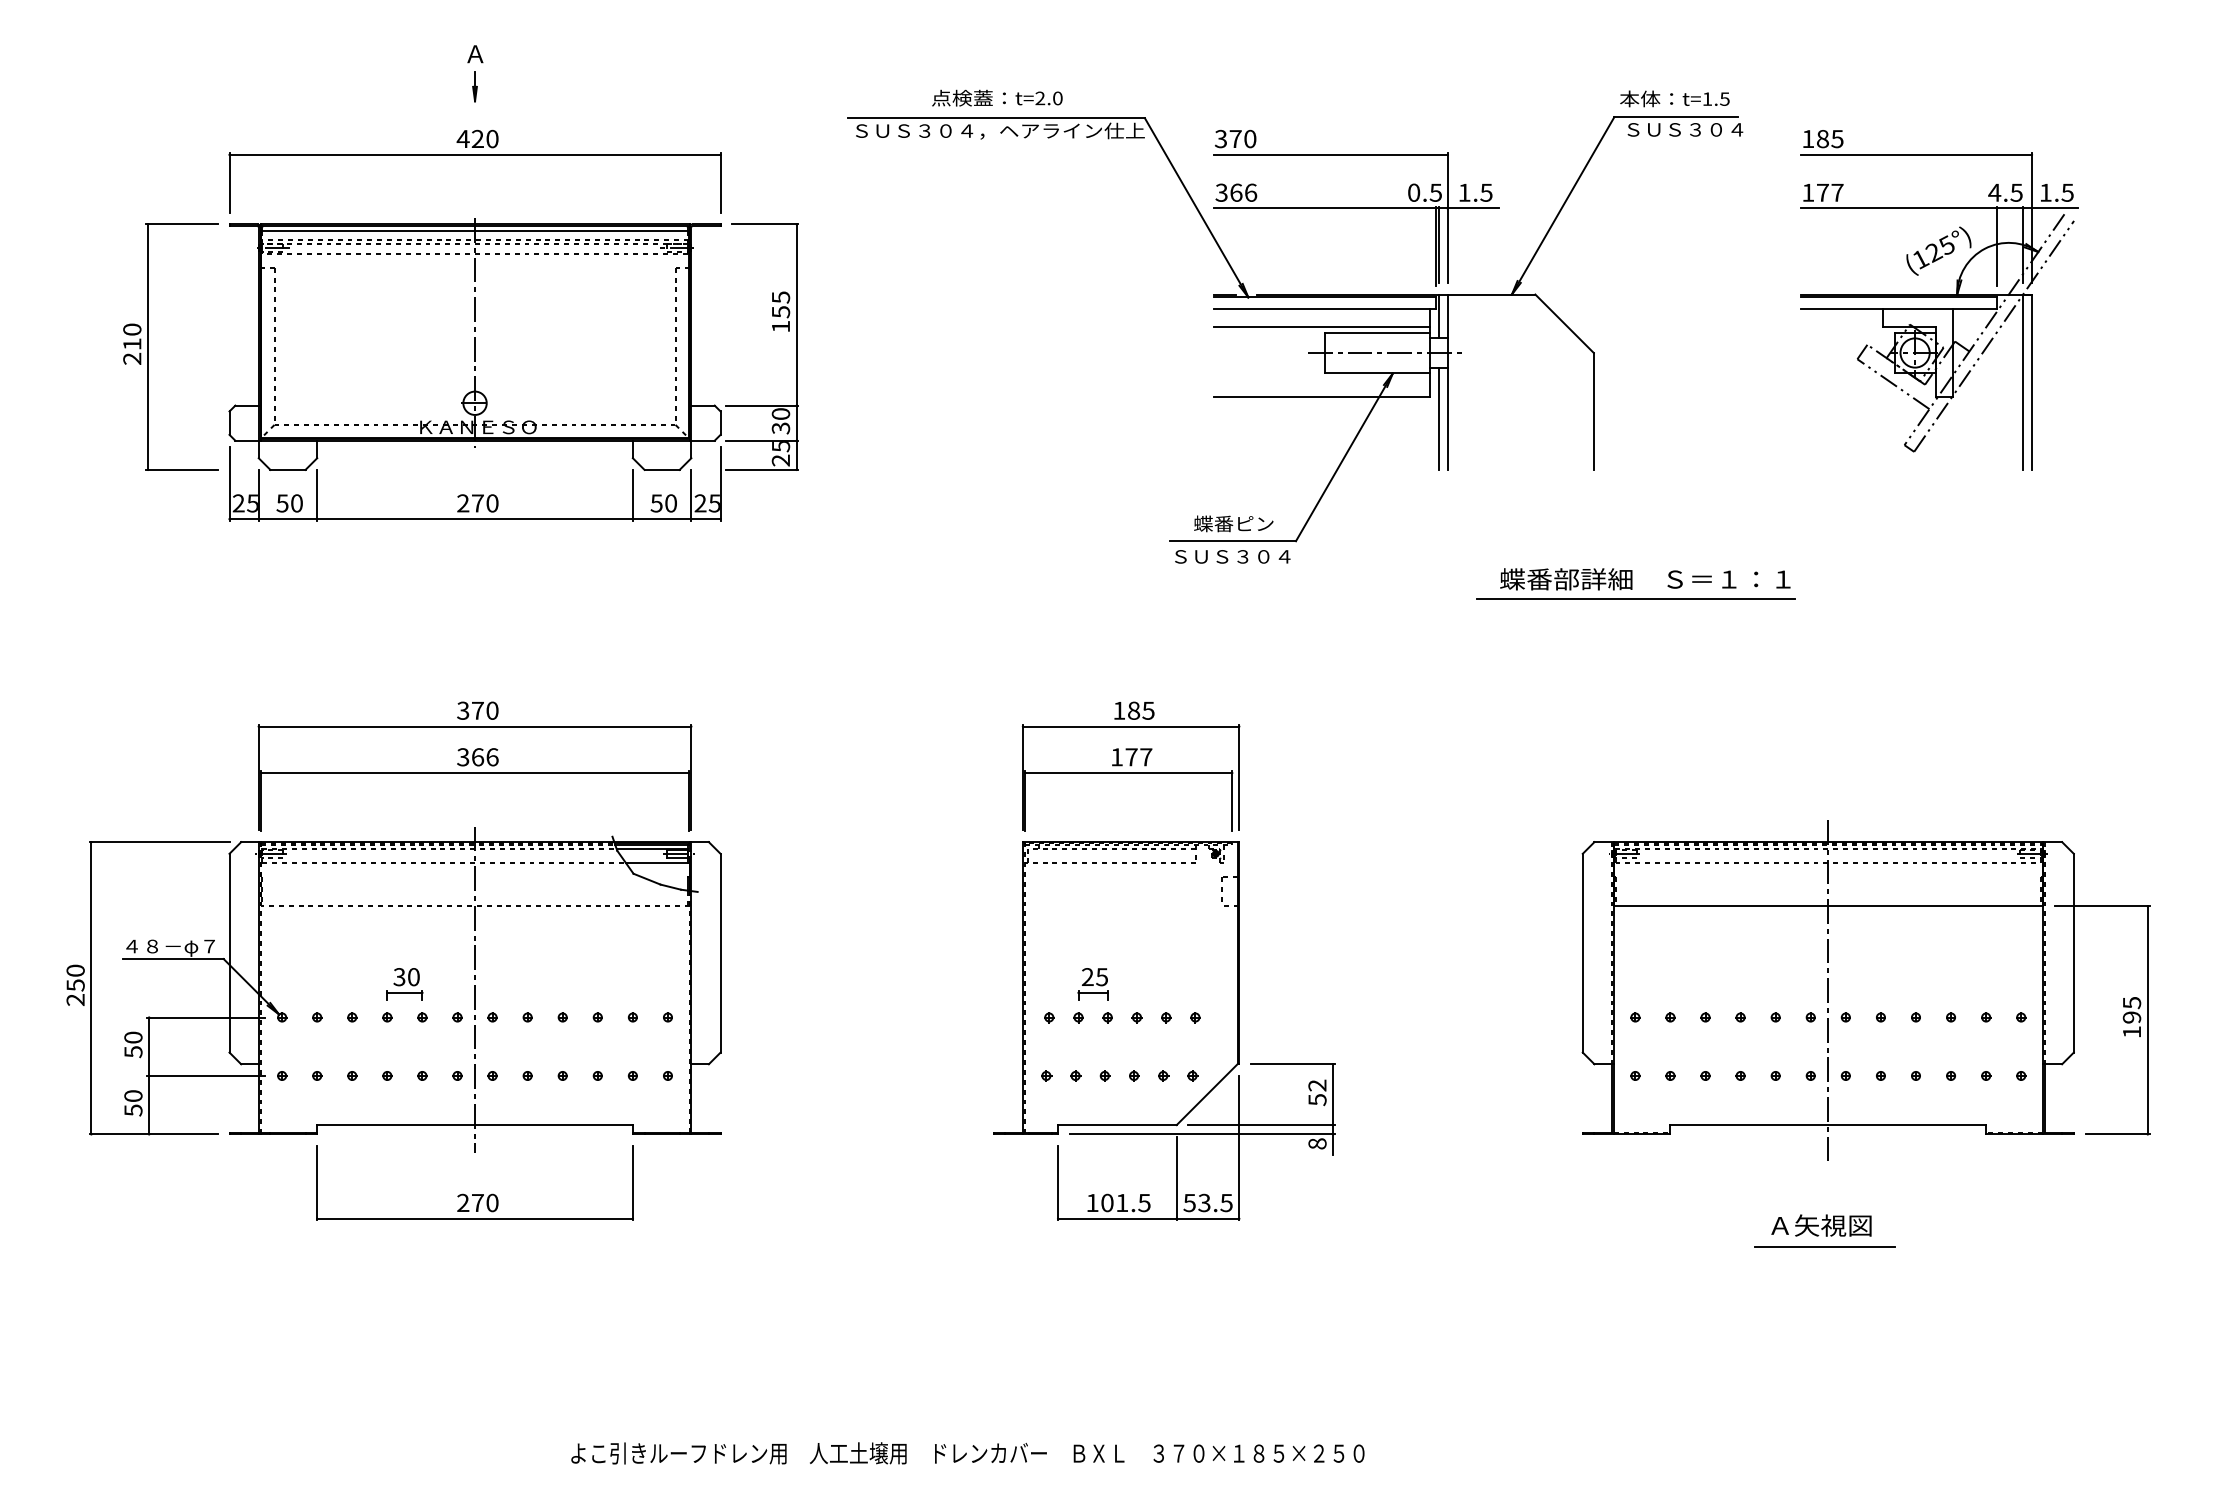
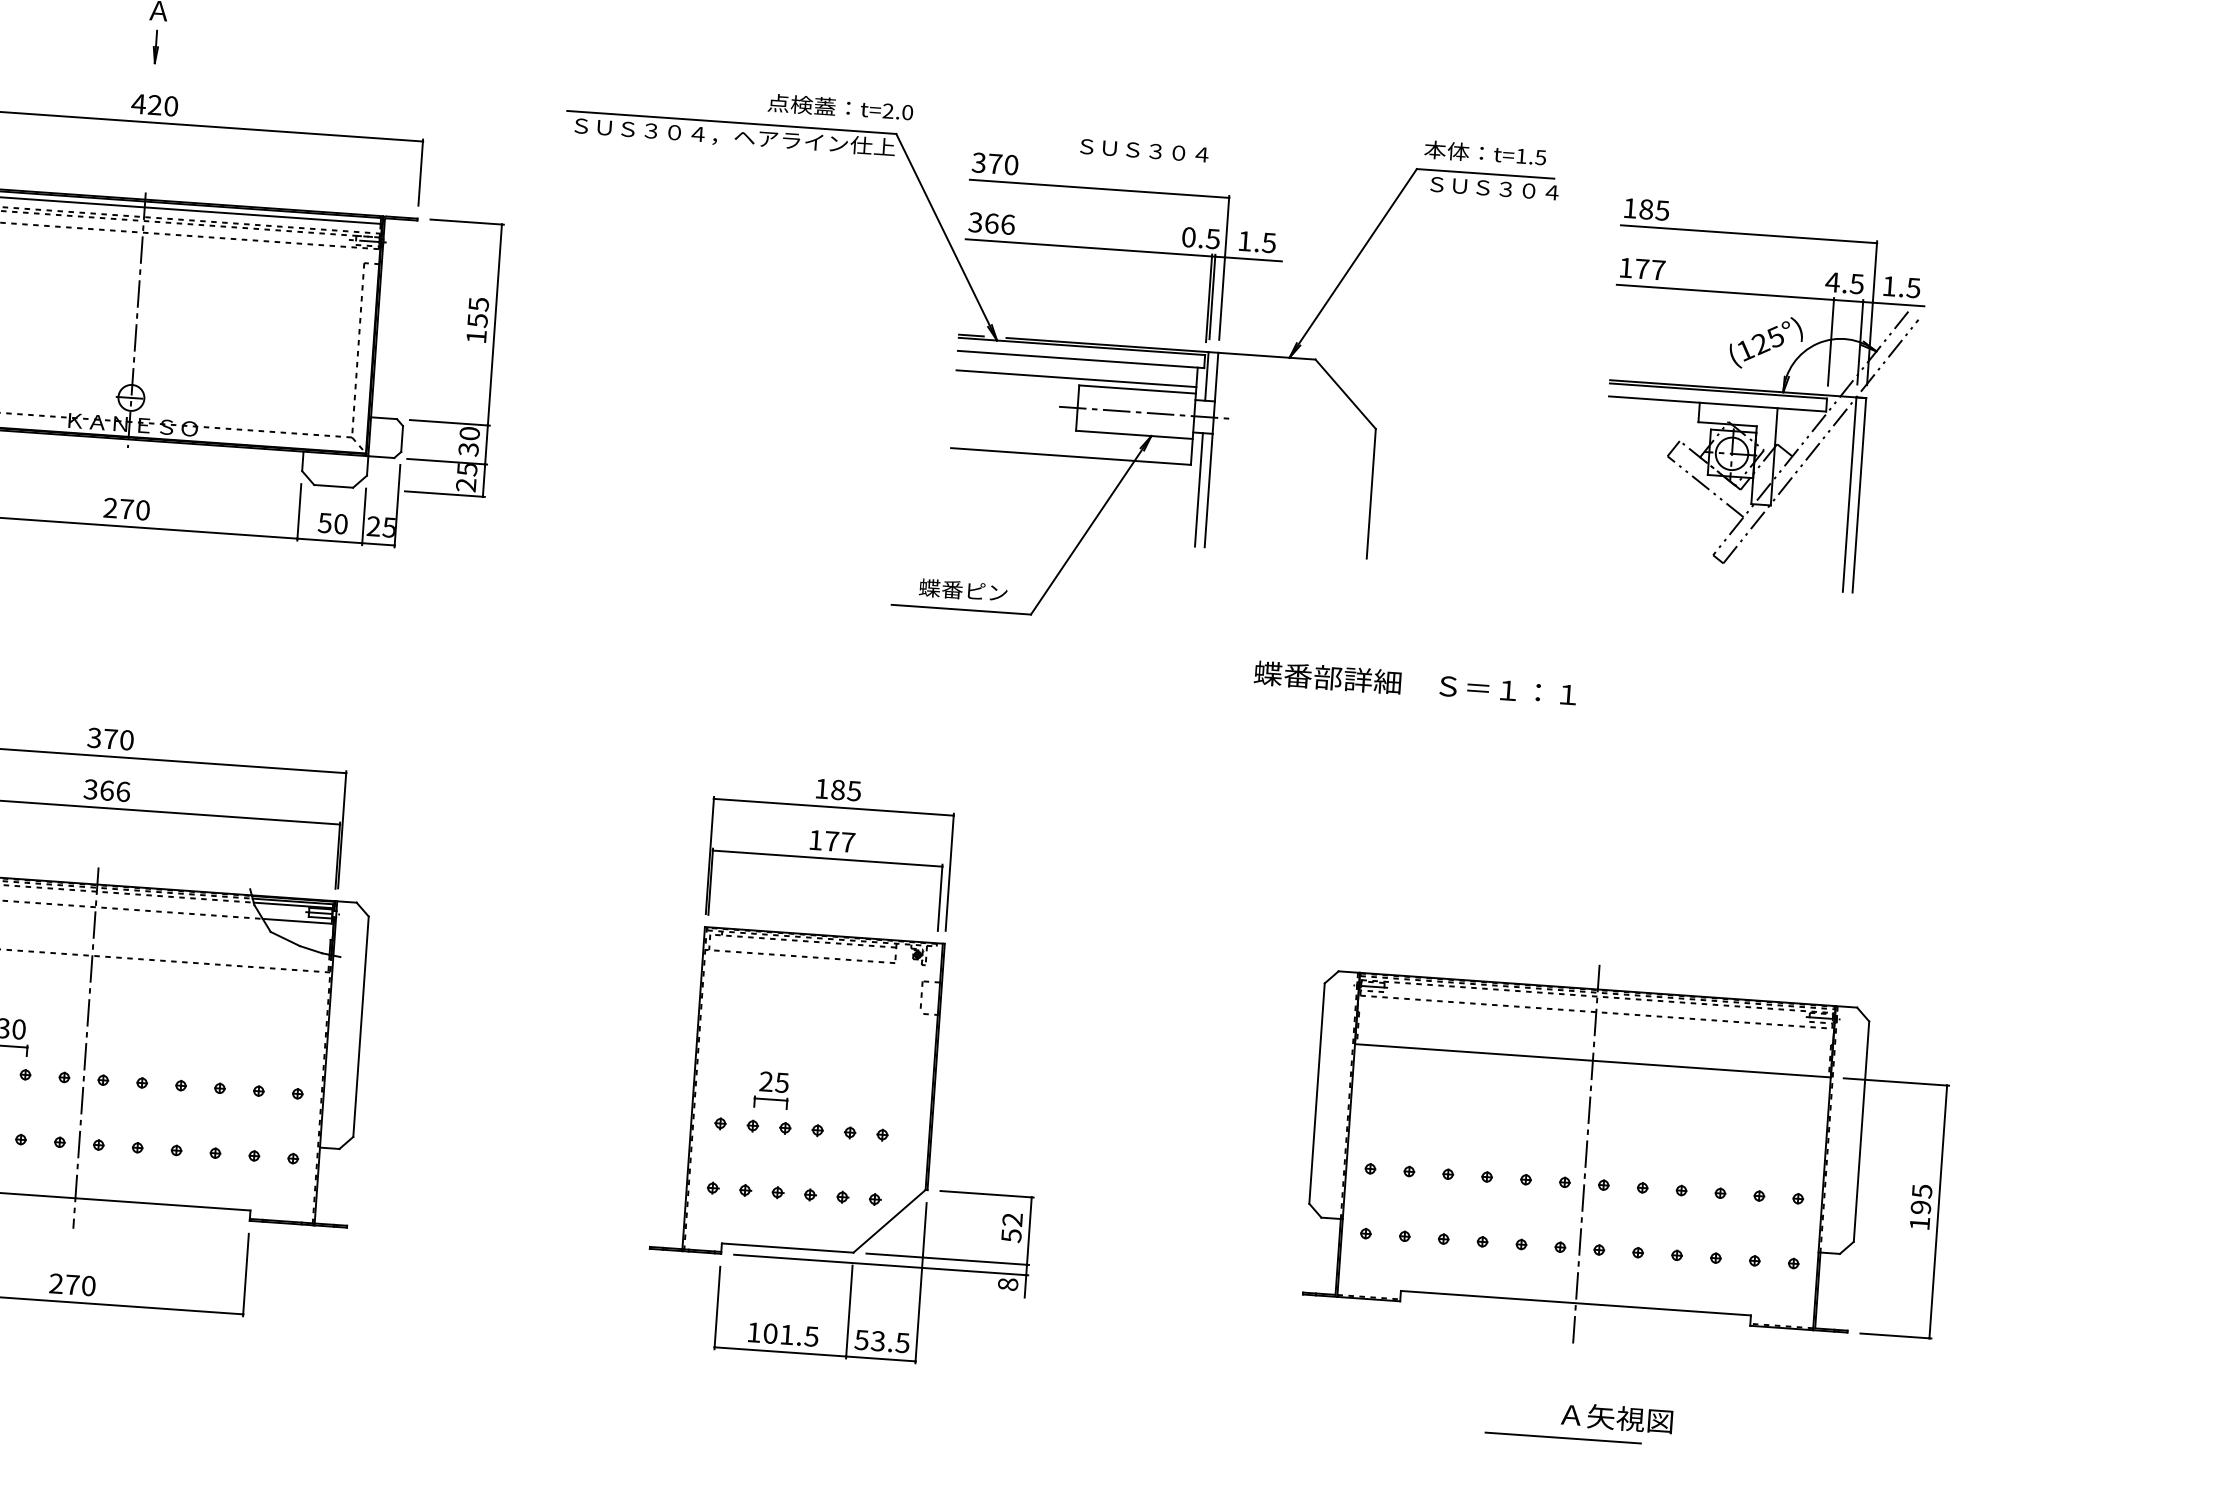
text: (997, 97) -> (840, 106), moved
text: (1232, 556) -> (1144, 150), moved
line: (1635, 599) -> (1402, 705), removed
text: (1821, 1225) -> (1617, 1417), moved

